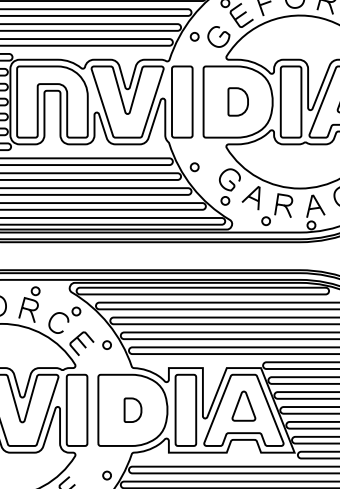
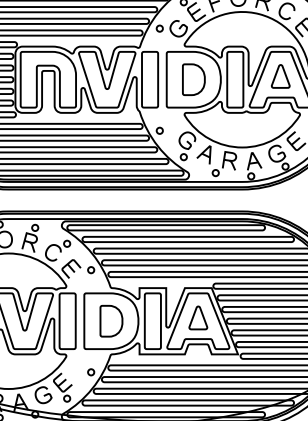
part: (237, 101) -> (193, 79), size x1.43
part: (133, 409) -> (111, 320), size x1.67

